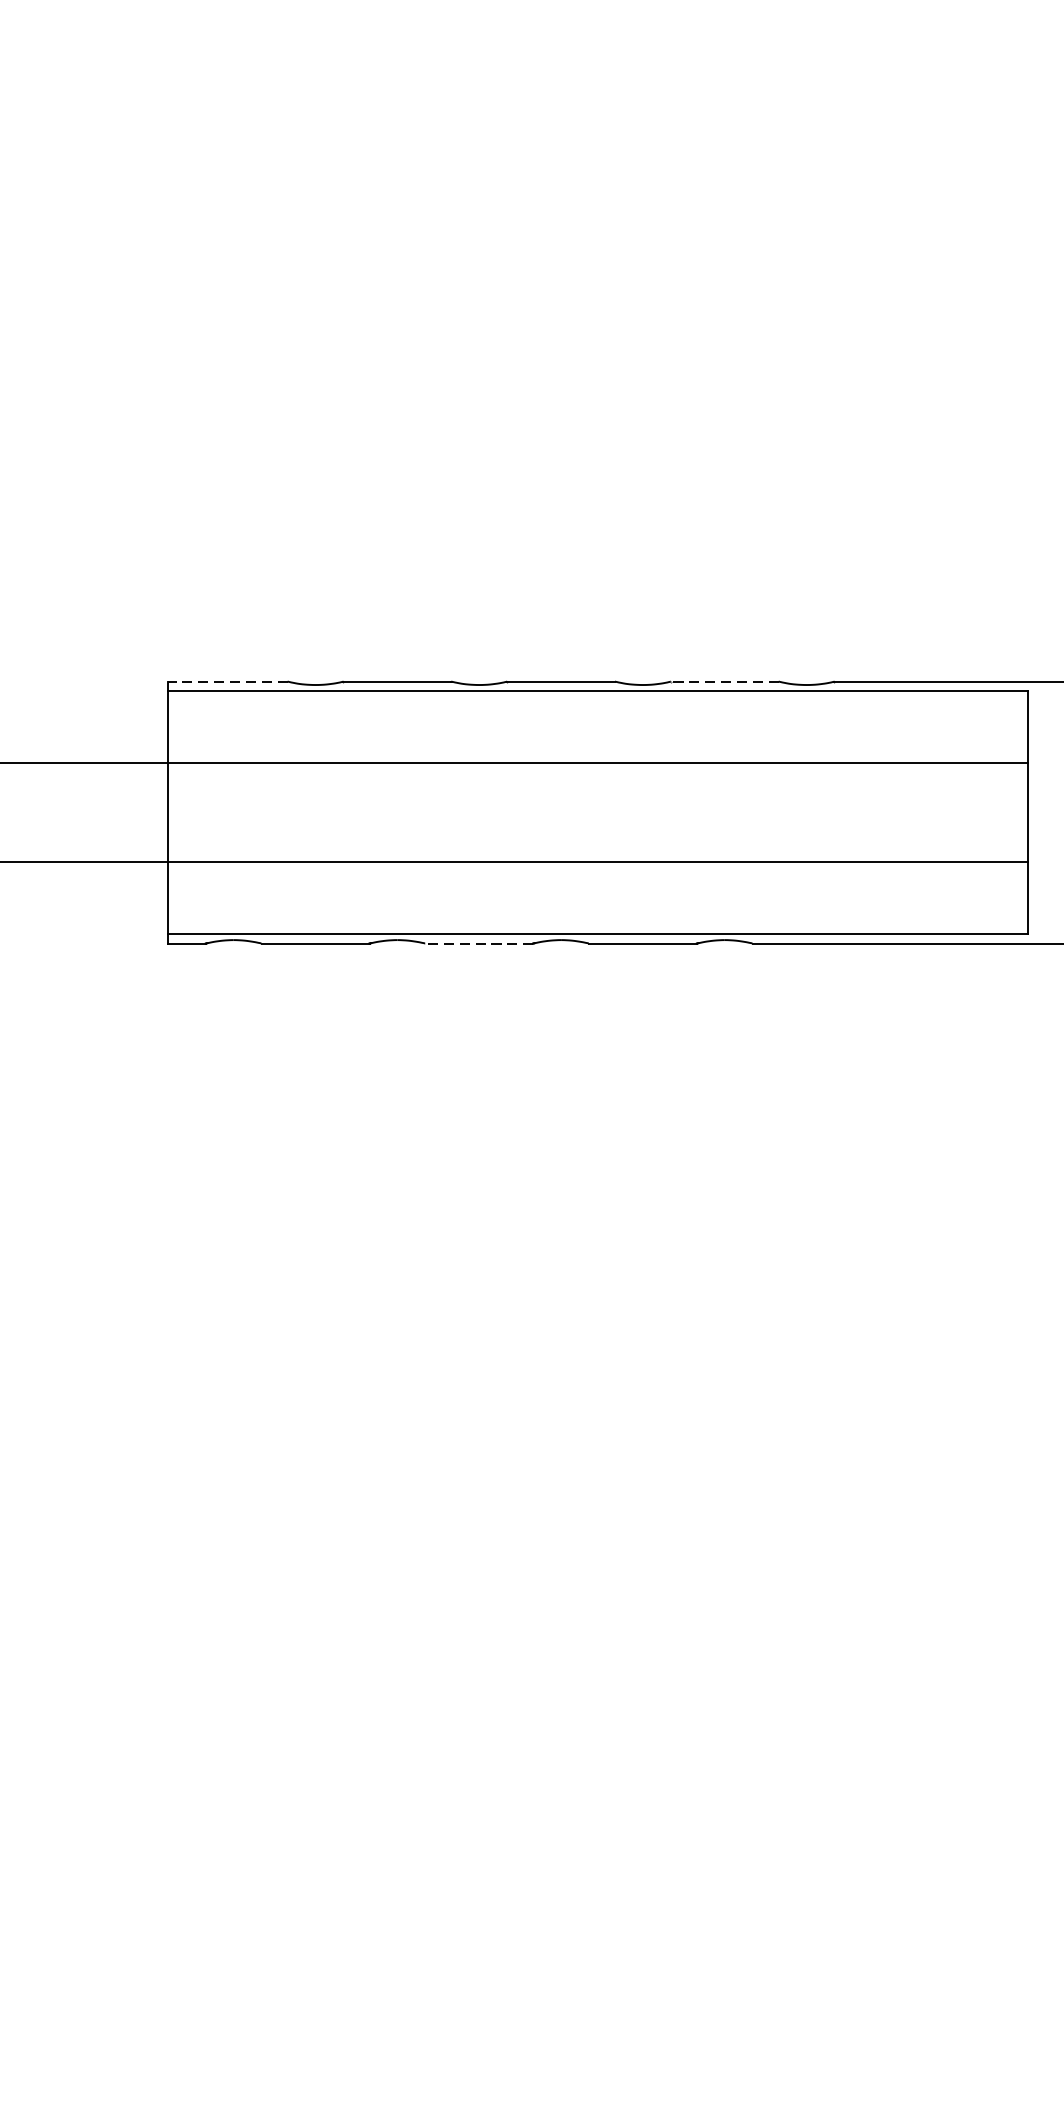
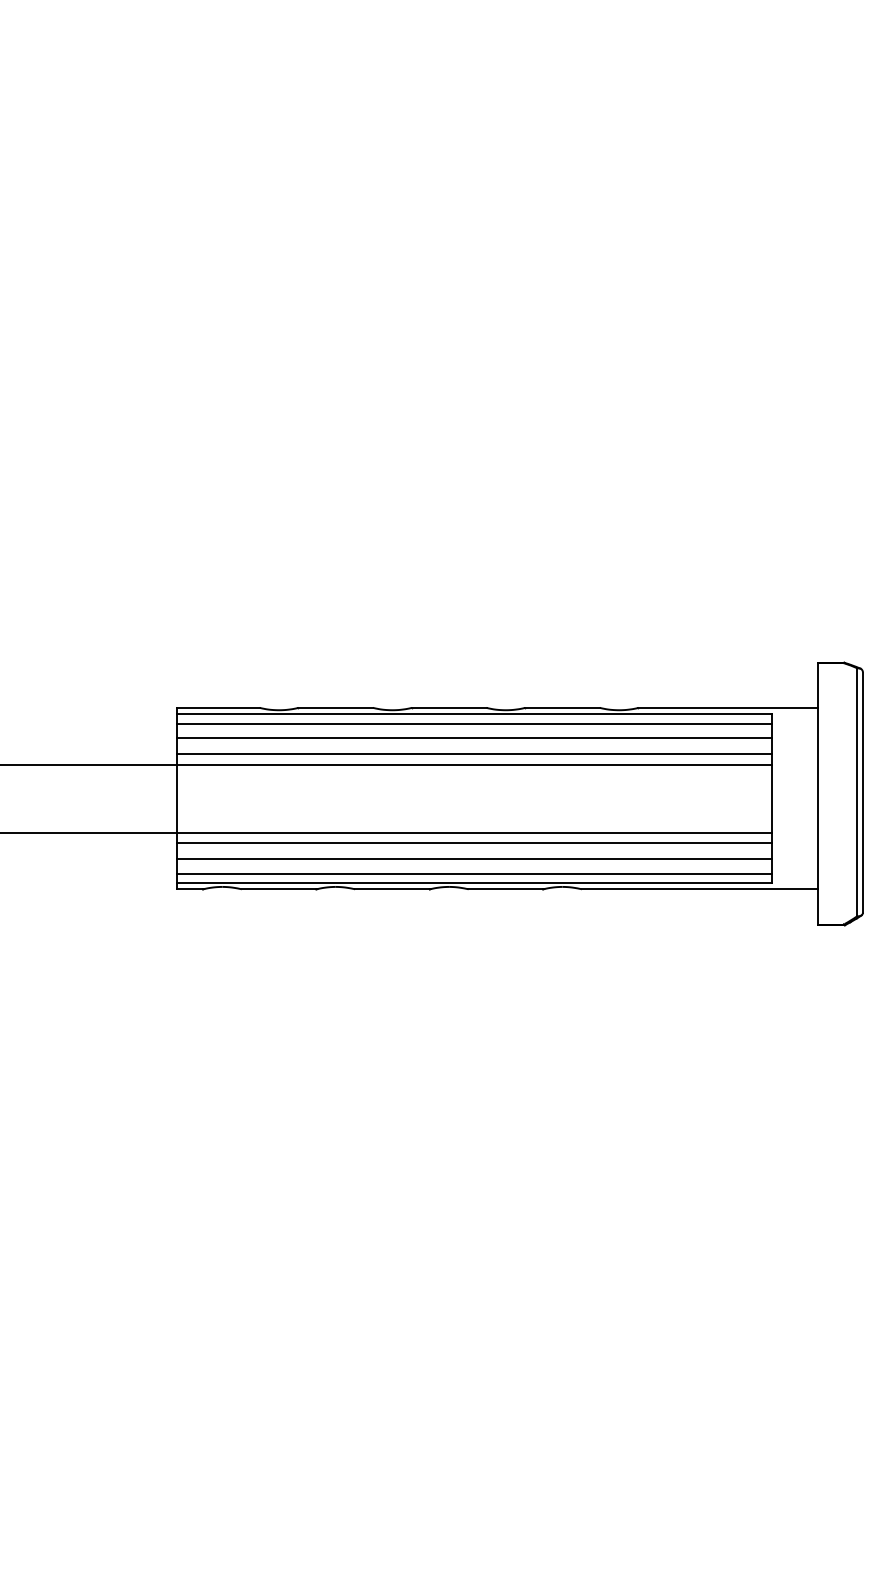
line: (226, 681) -> (217, 707), dashed -> solid
line: (724, 681) -> (562, 707), dashed -> solid
line: (597, 704) -> (474, 723), added
line: (597, 724) -> (474, 737), added
line: (597, 748) -> (474, 754), added
line: (597, 875) -> (474, 842), added
line: (597, 900) -> (474, 859), added
line: (597, 920) -> (474, 873), added
line: (477, 943) -> (391, 889), dashed -> solid

